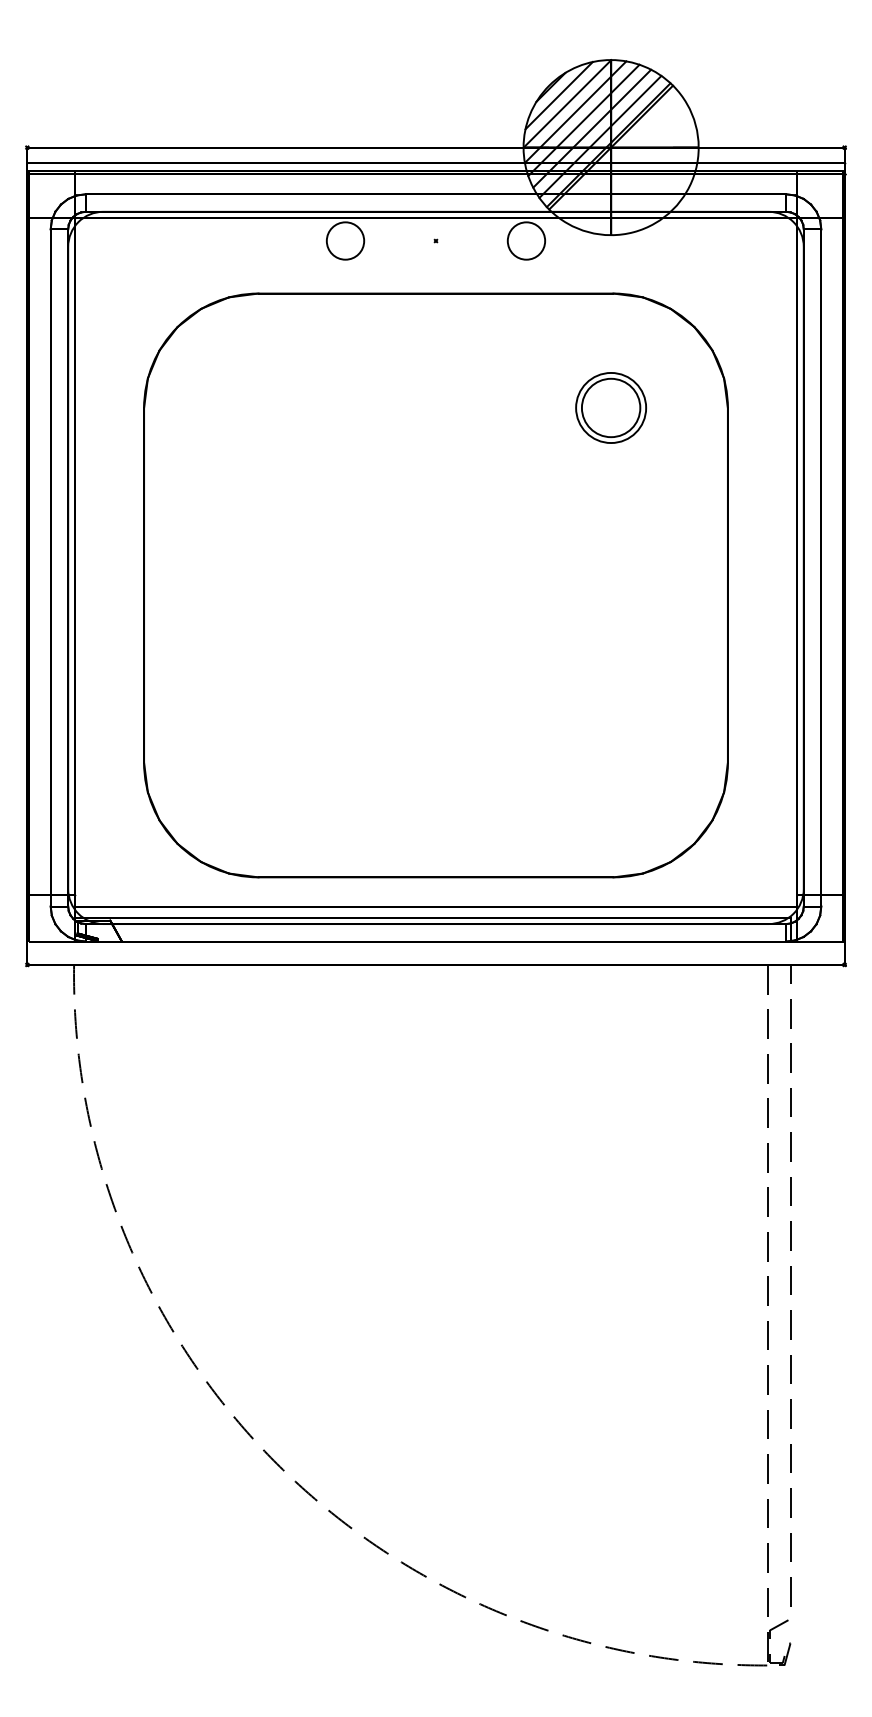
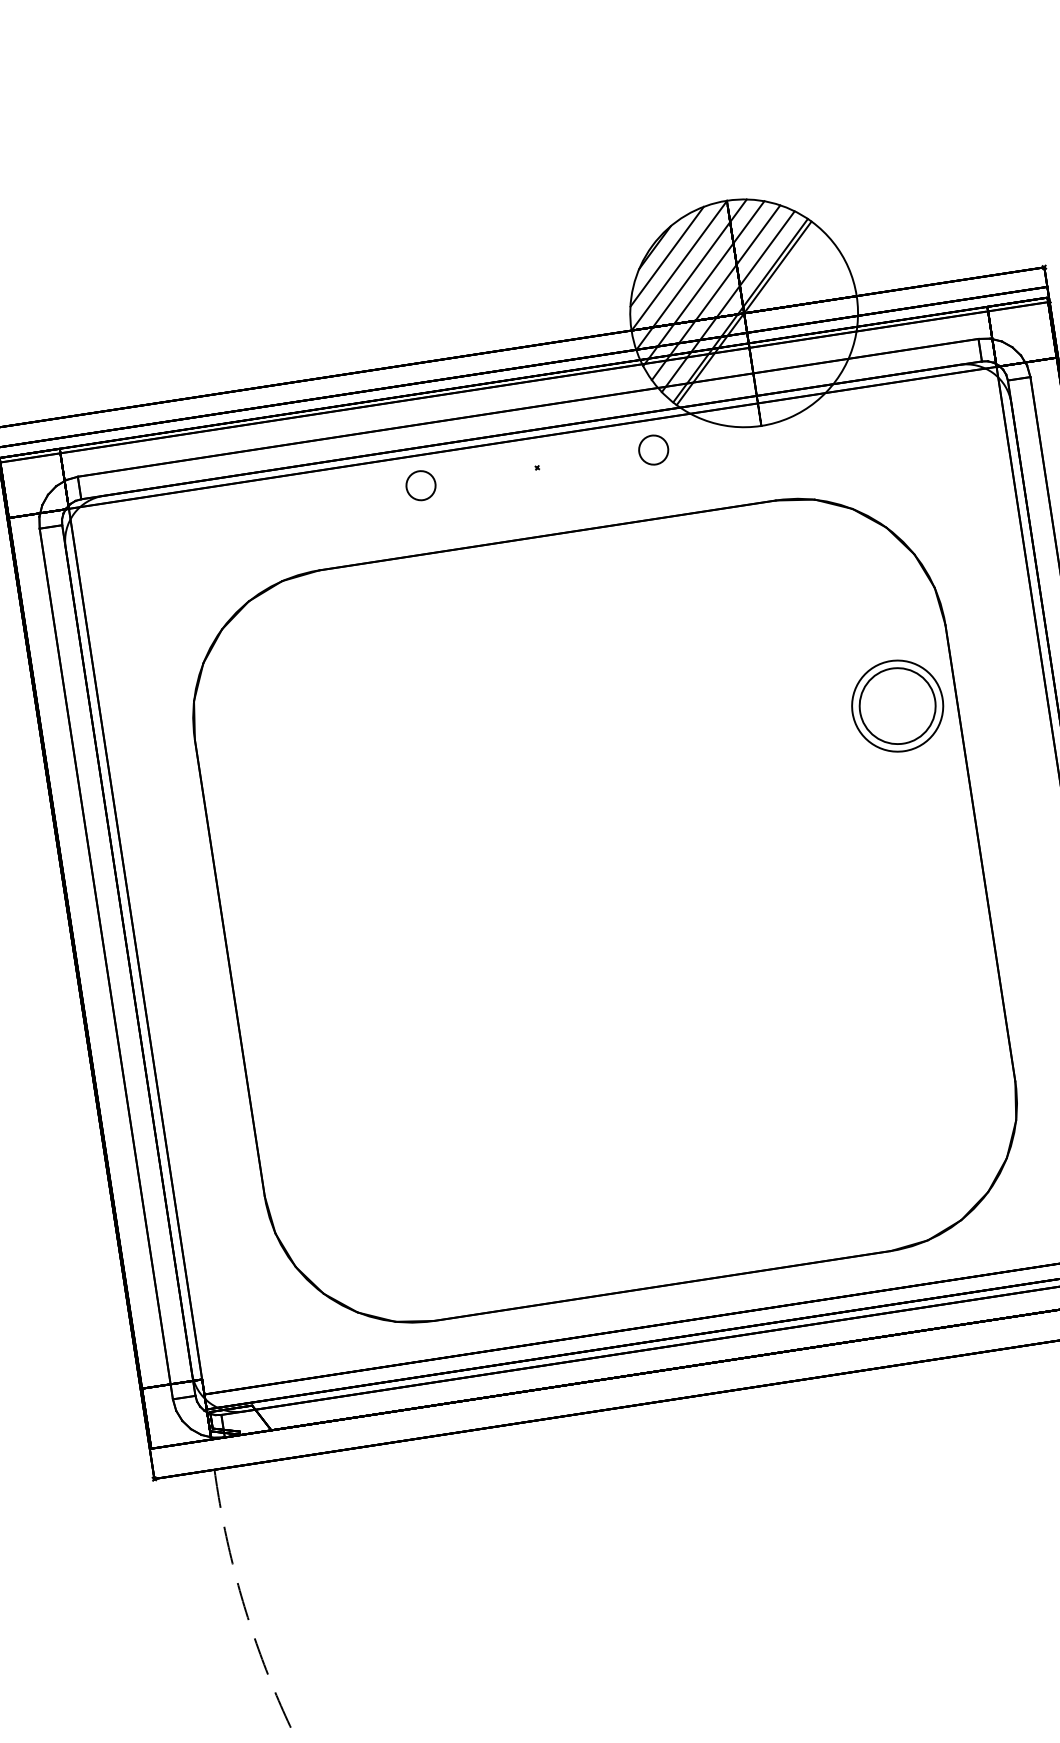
circle: (345, 240) -> (420, 485), size x0.6
circle: (526, 240) -> (653, 449), size x0.6
part: (610, 407) -> (896, 705), moved

